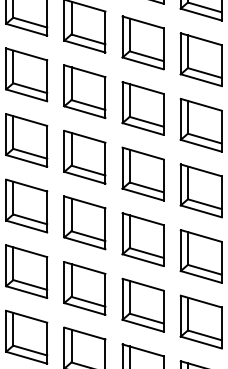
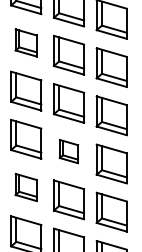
part: (84, 91) -> (25, 42), size x0.7
part: (142, 239) -> (68, 151), size x0.6
part: (84, 288) -> (25, 187), size x0.7

